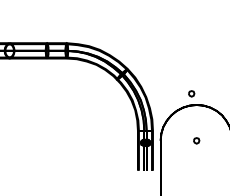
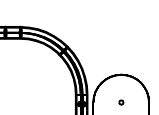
part: (191, 93) -> (117, 65), removed

